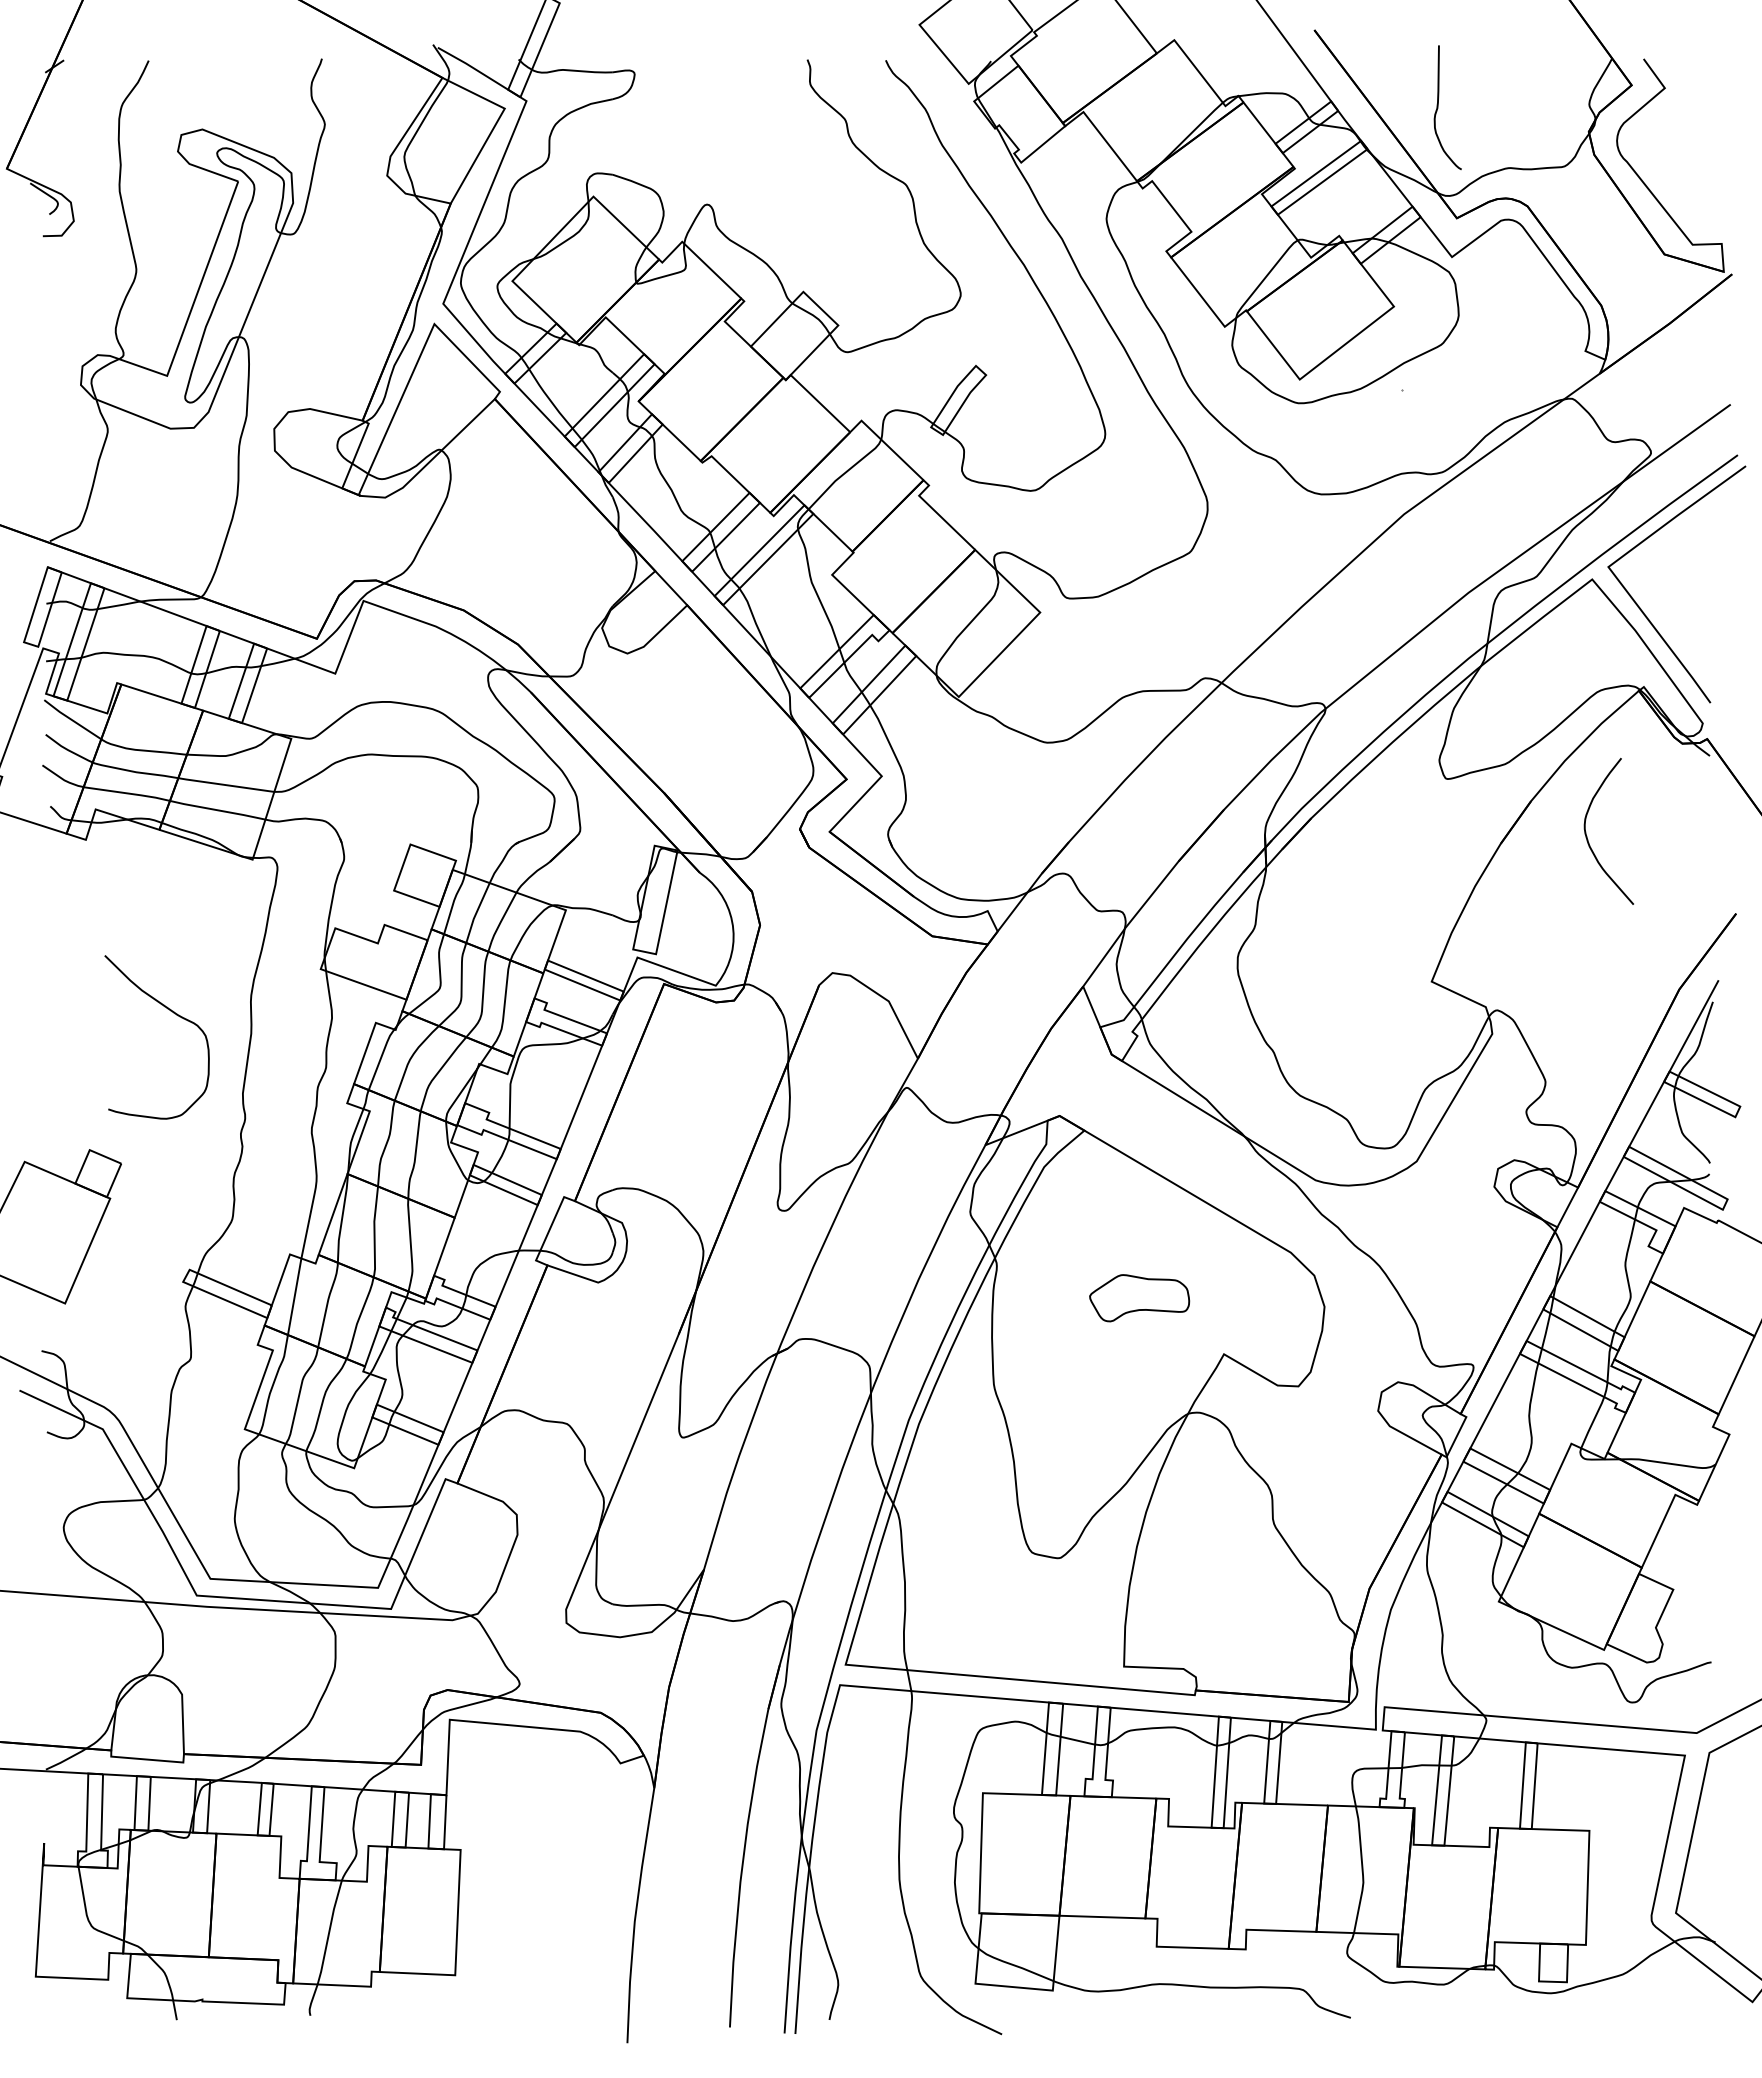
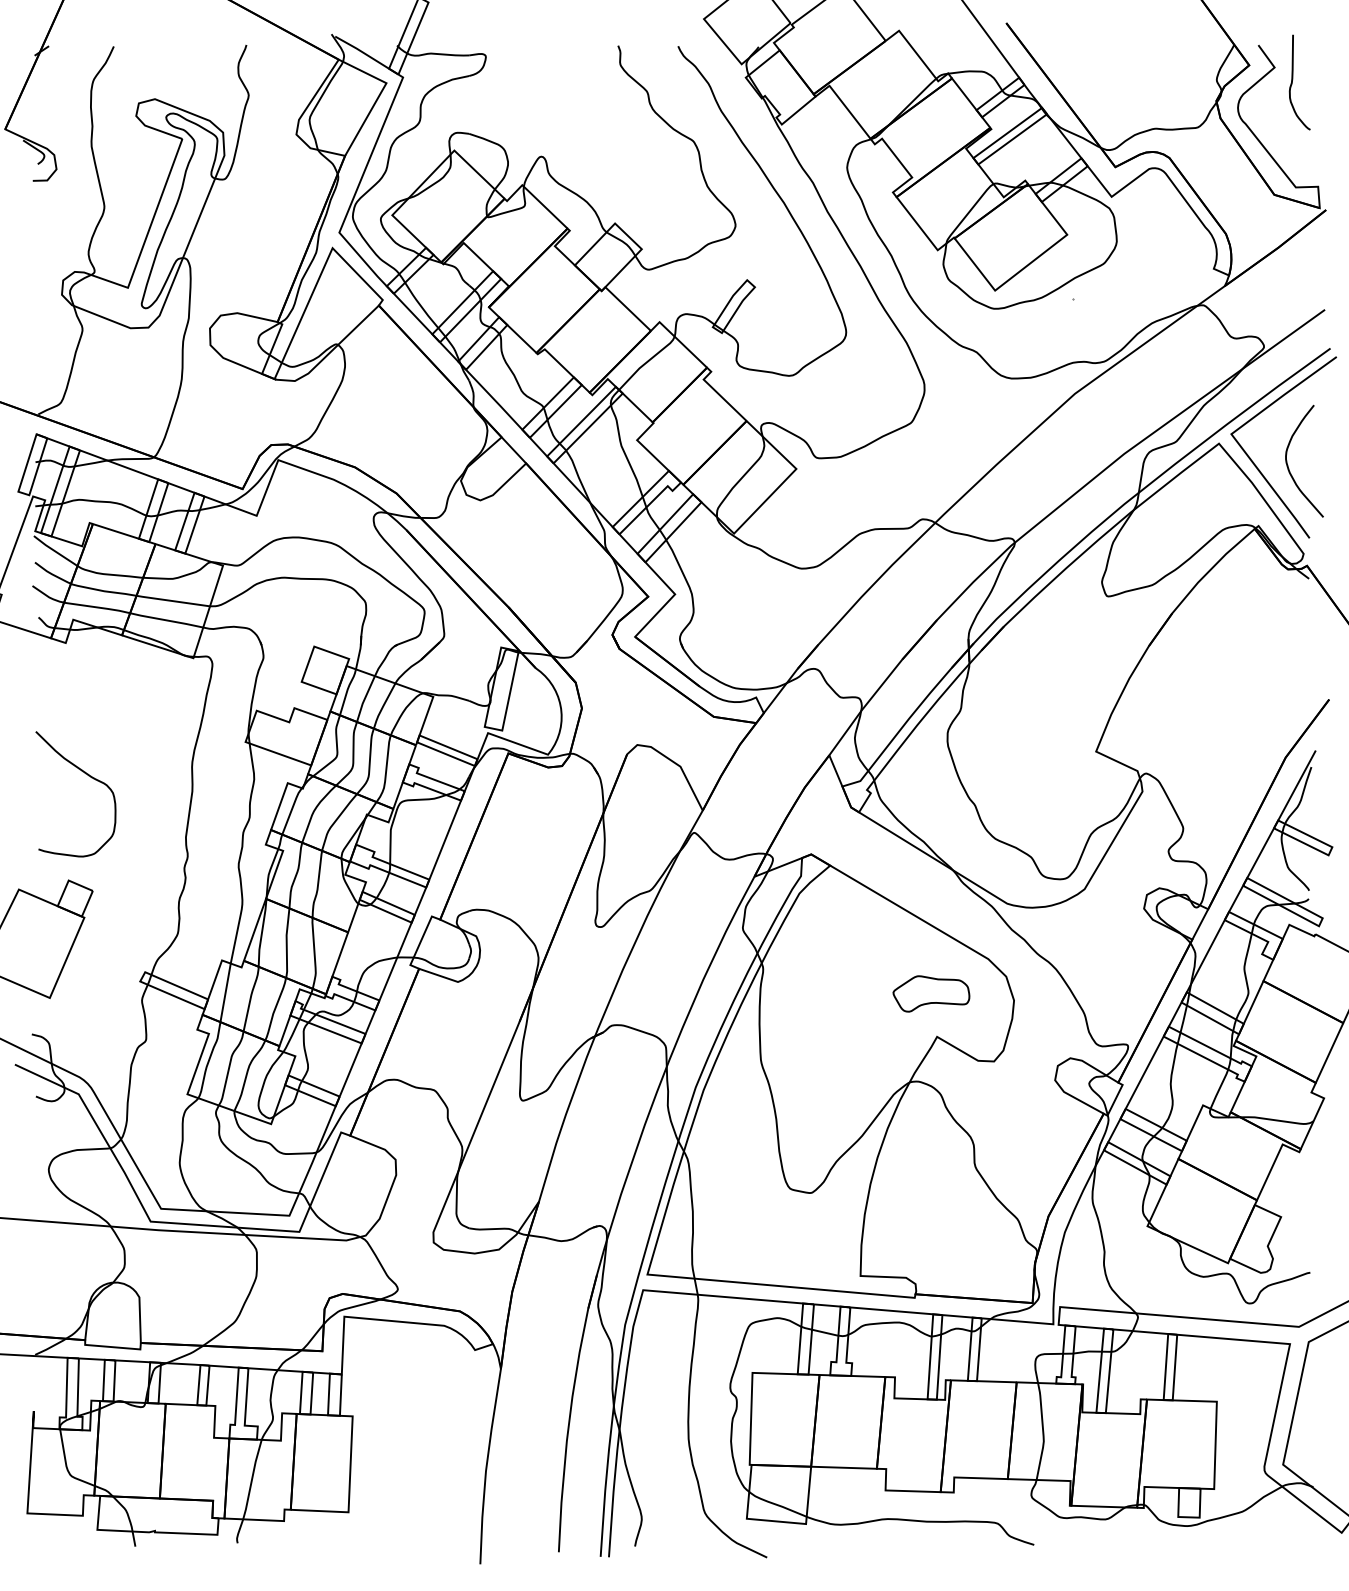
curve: (1438, 107) -> (1292, 82), moved
curve: (1587, 836) -> (1288, 465), moved
curve: (173, 1013) -> (88, 775), moved
part: (1139, 1298) -> (931, 994), moved

